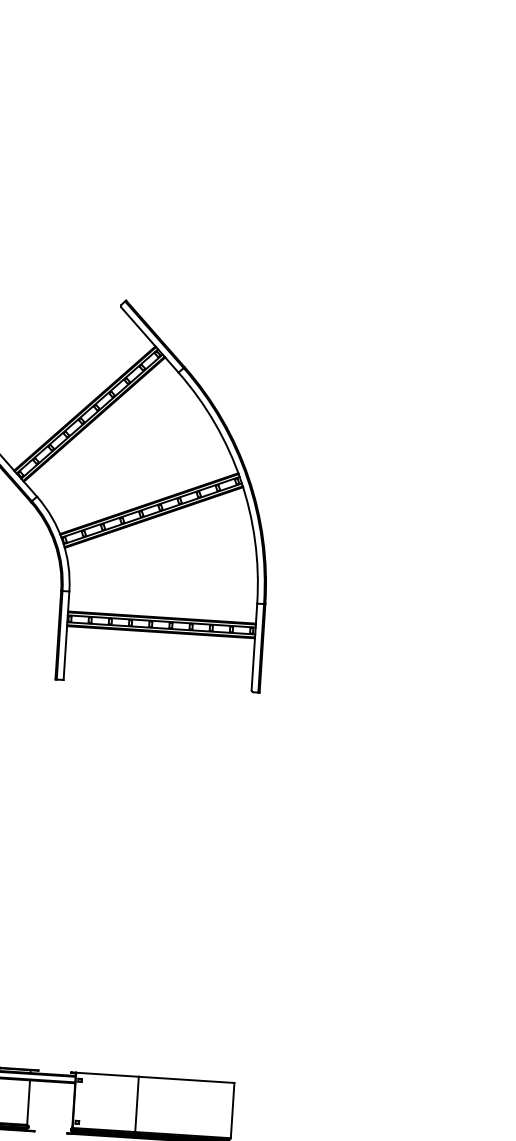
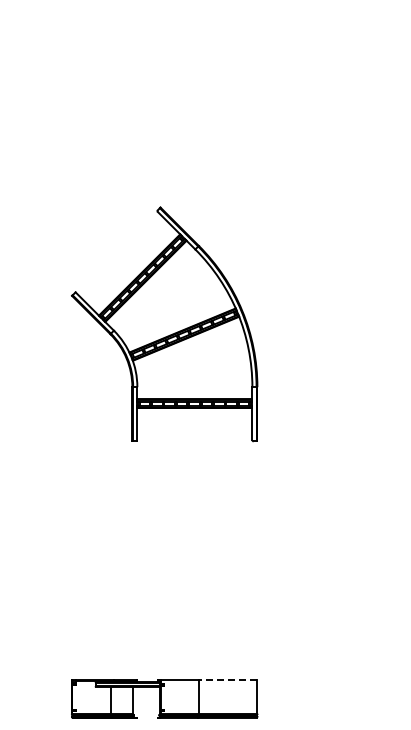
line: (185, 1080) -> (227, 680), solid -> dashed

